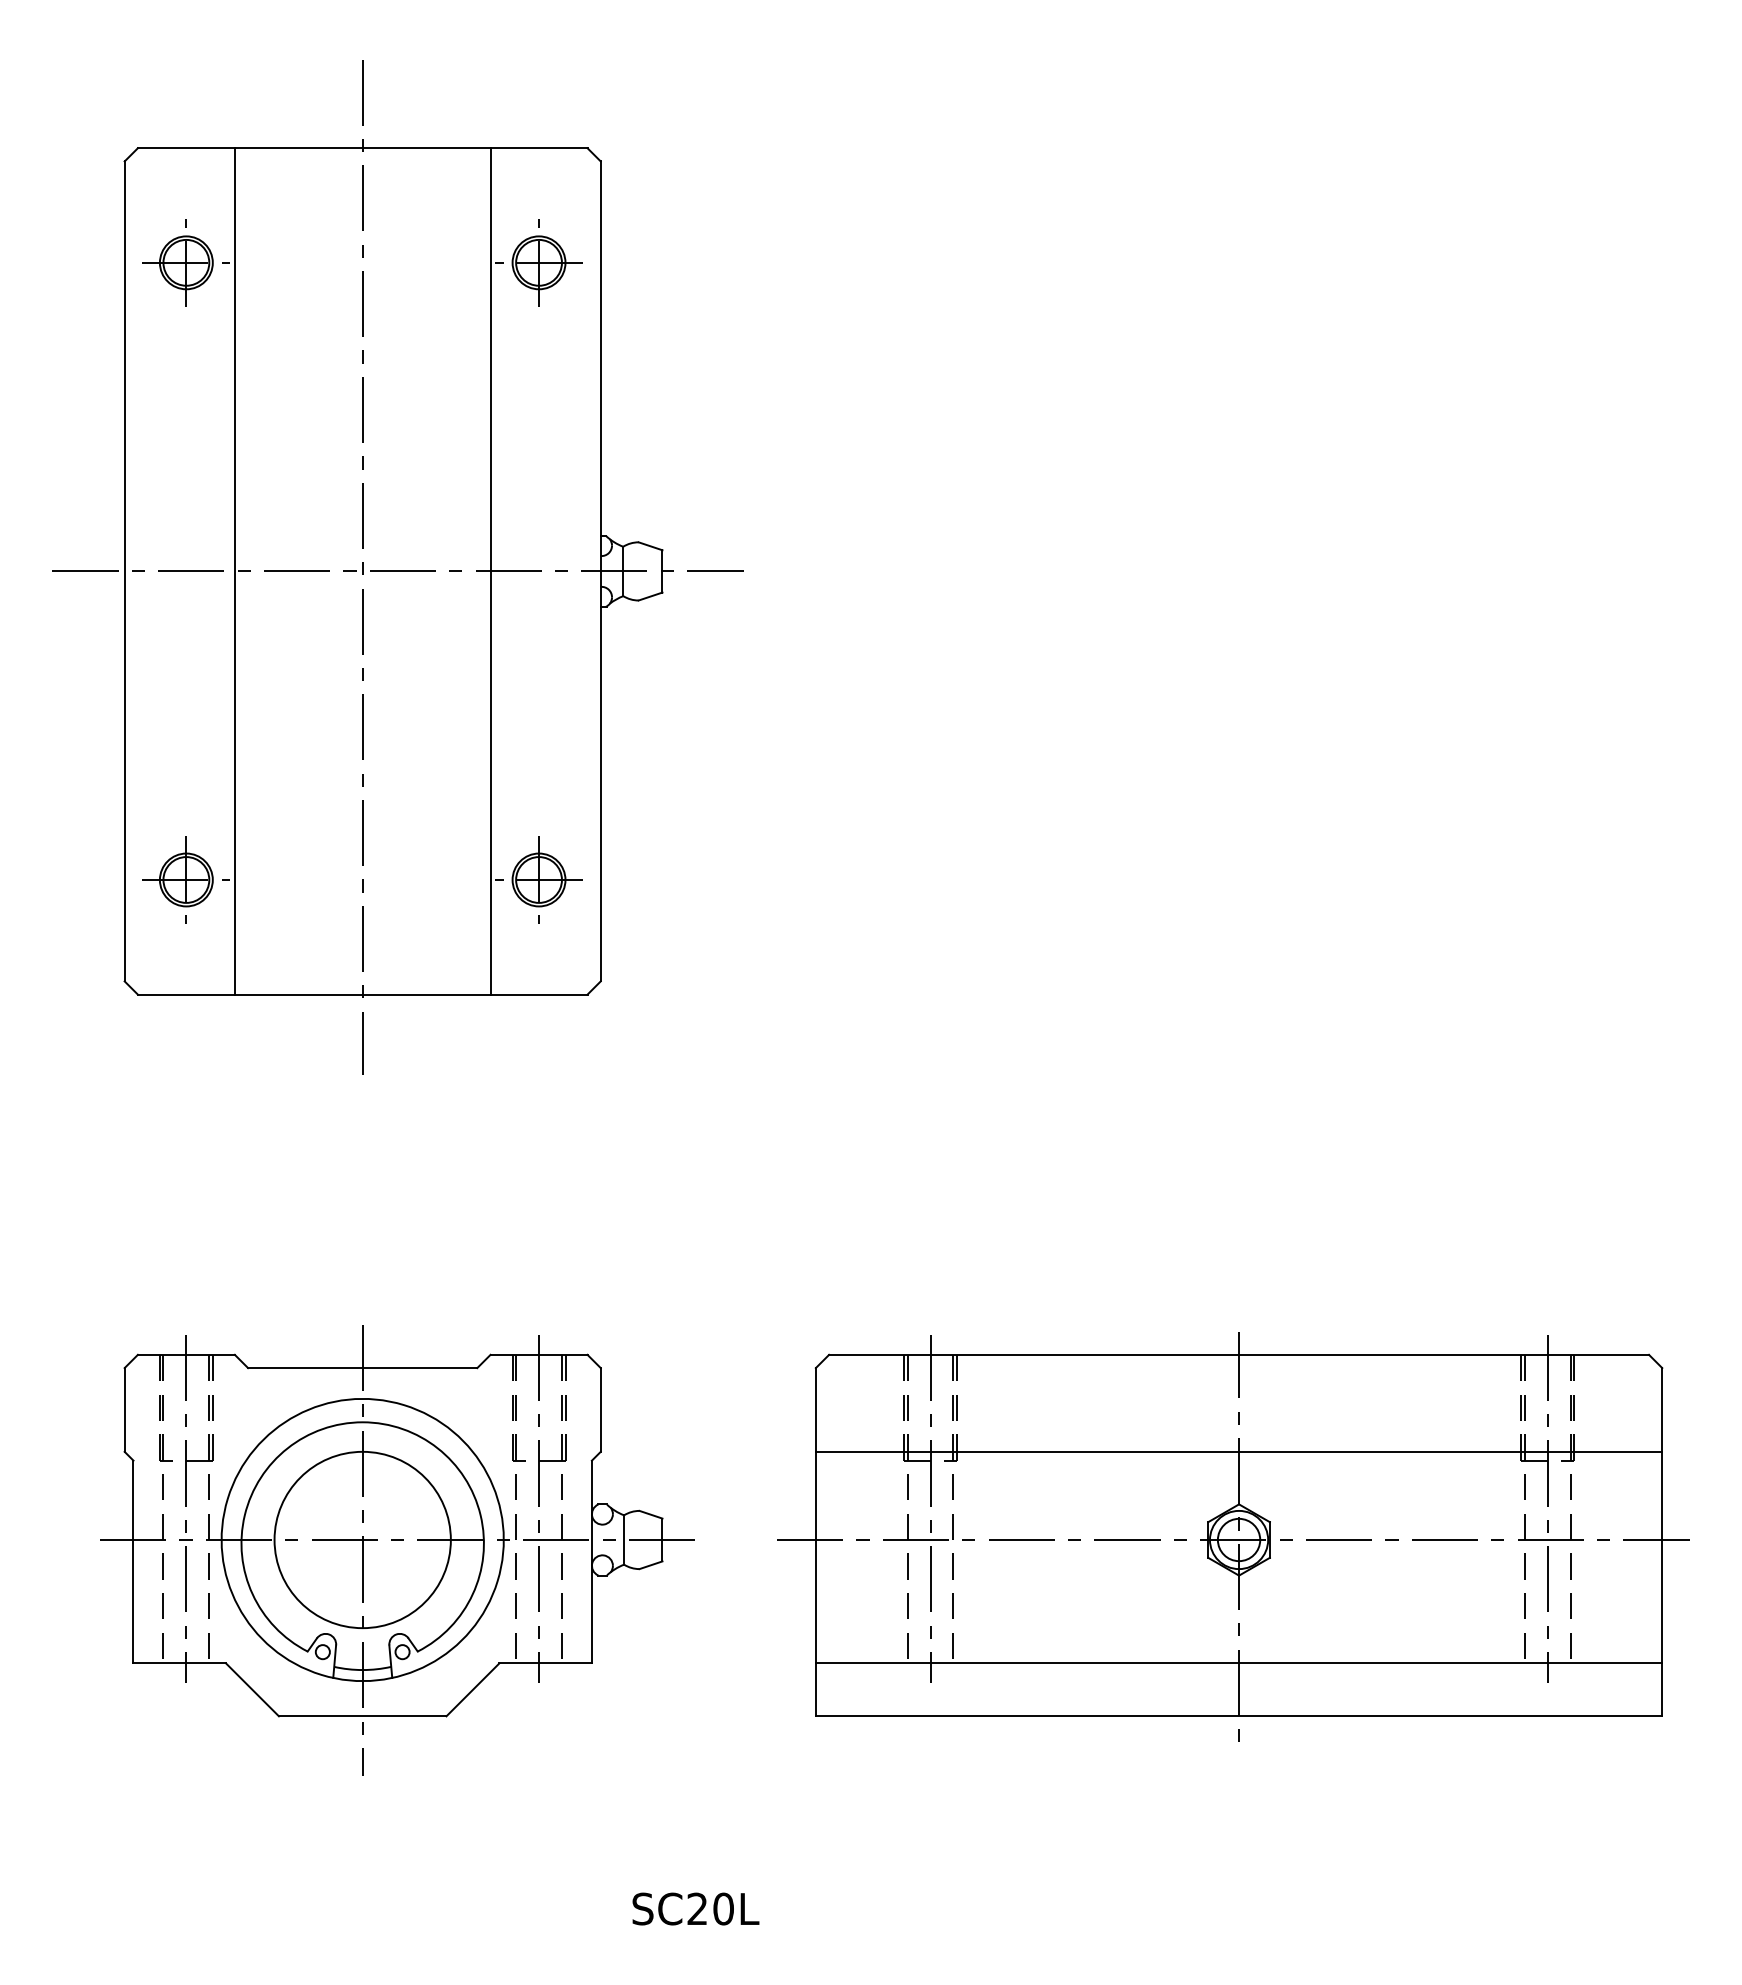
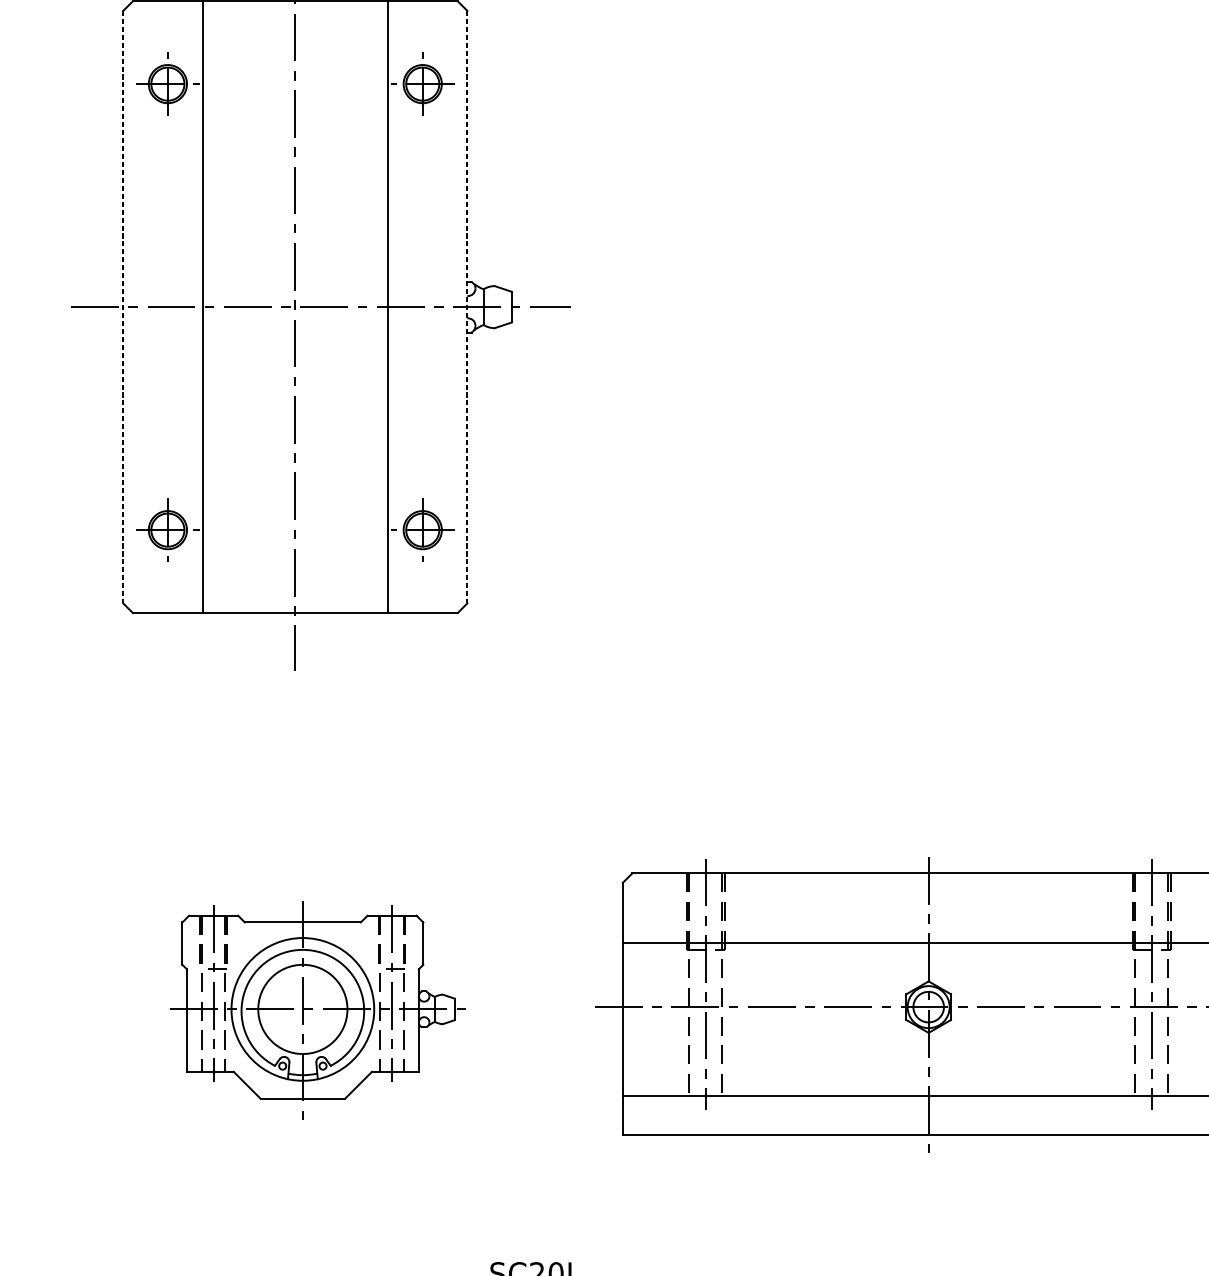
line: (124, 571) -> (123, 307), solid -> dashed
line: (600, 571) -> (467, 307), solid -> dashed
part: (397, 1550) -> (320, 1014), size x0.7

